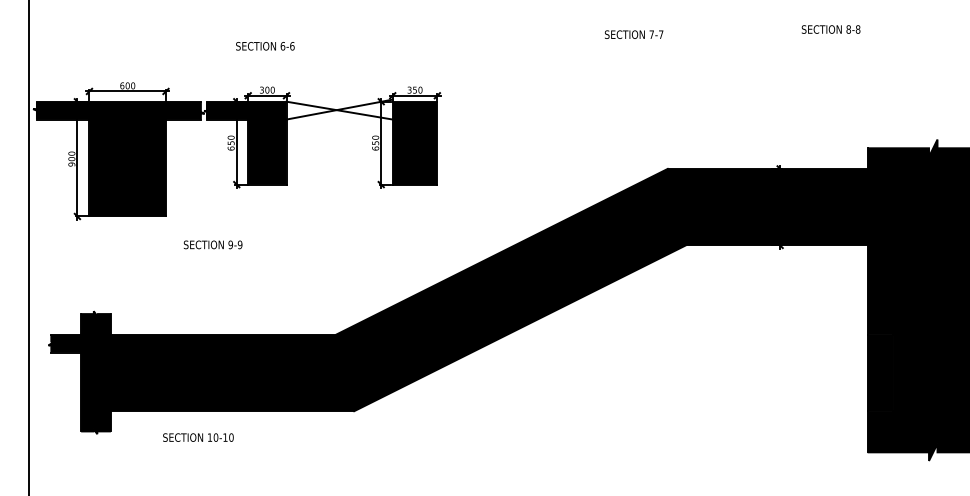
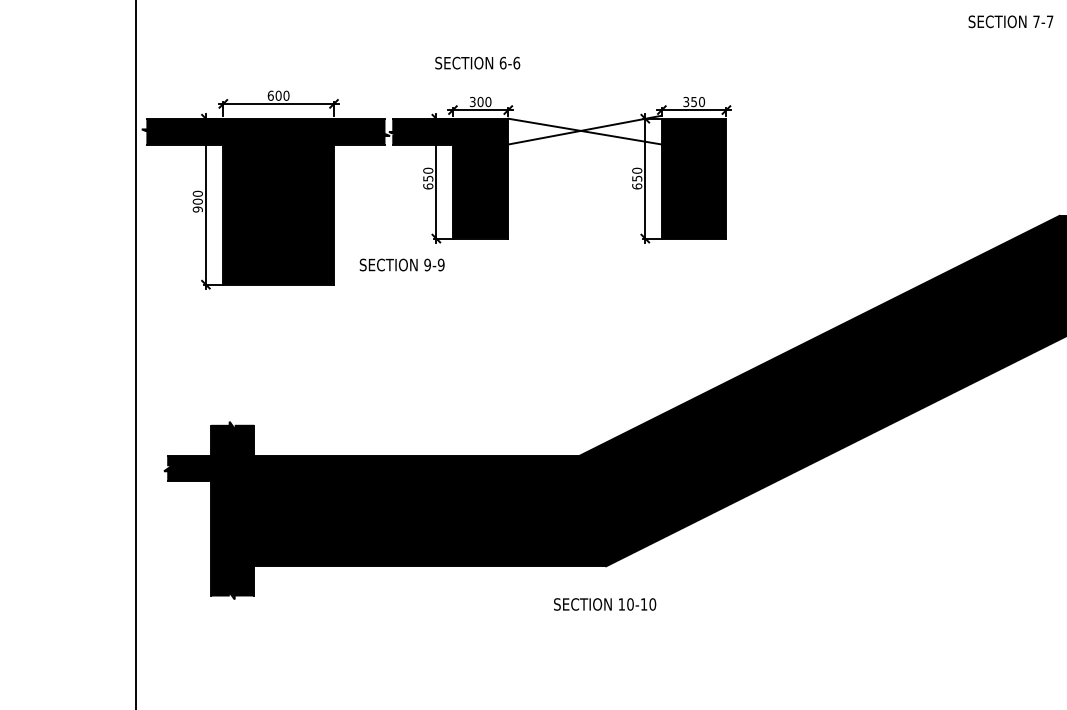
text: (265, 46) -> (477, 63), moved
text: (212, 244) -> (401, 264), moved
text: (198, 437) -> (605, 604), moved

